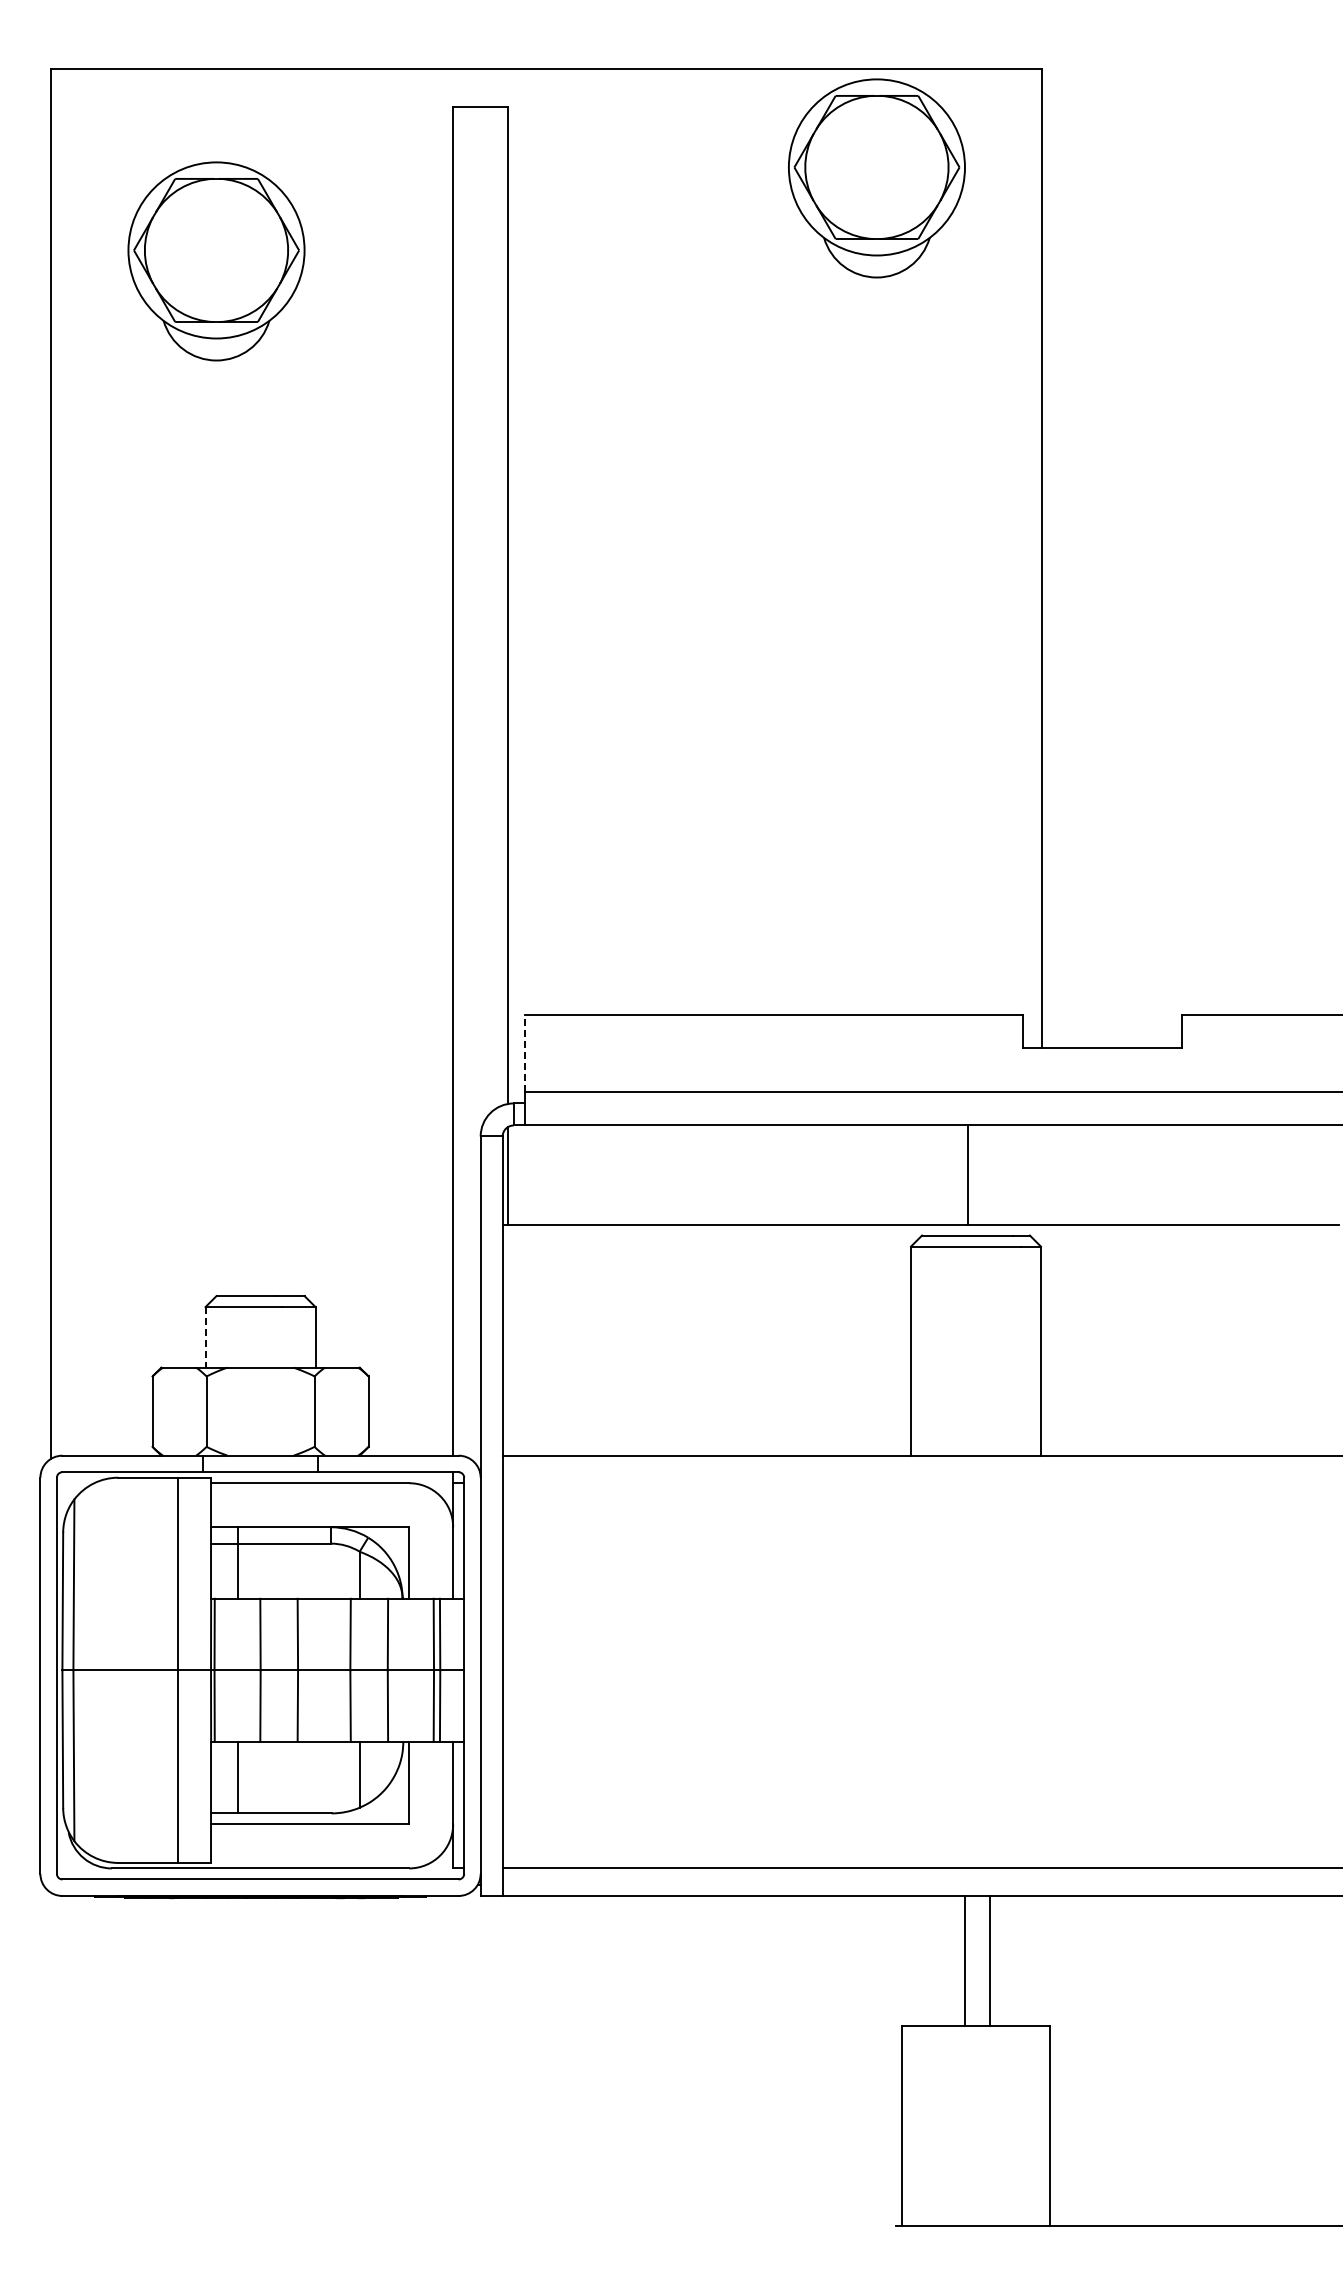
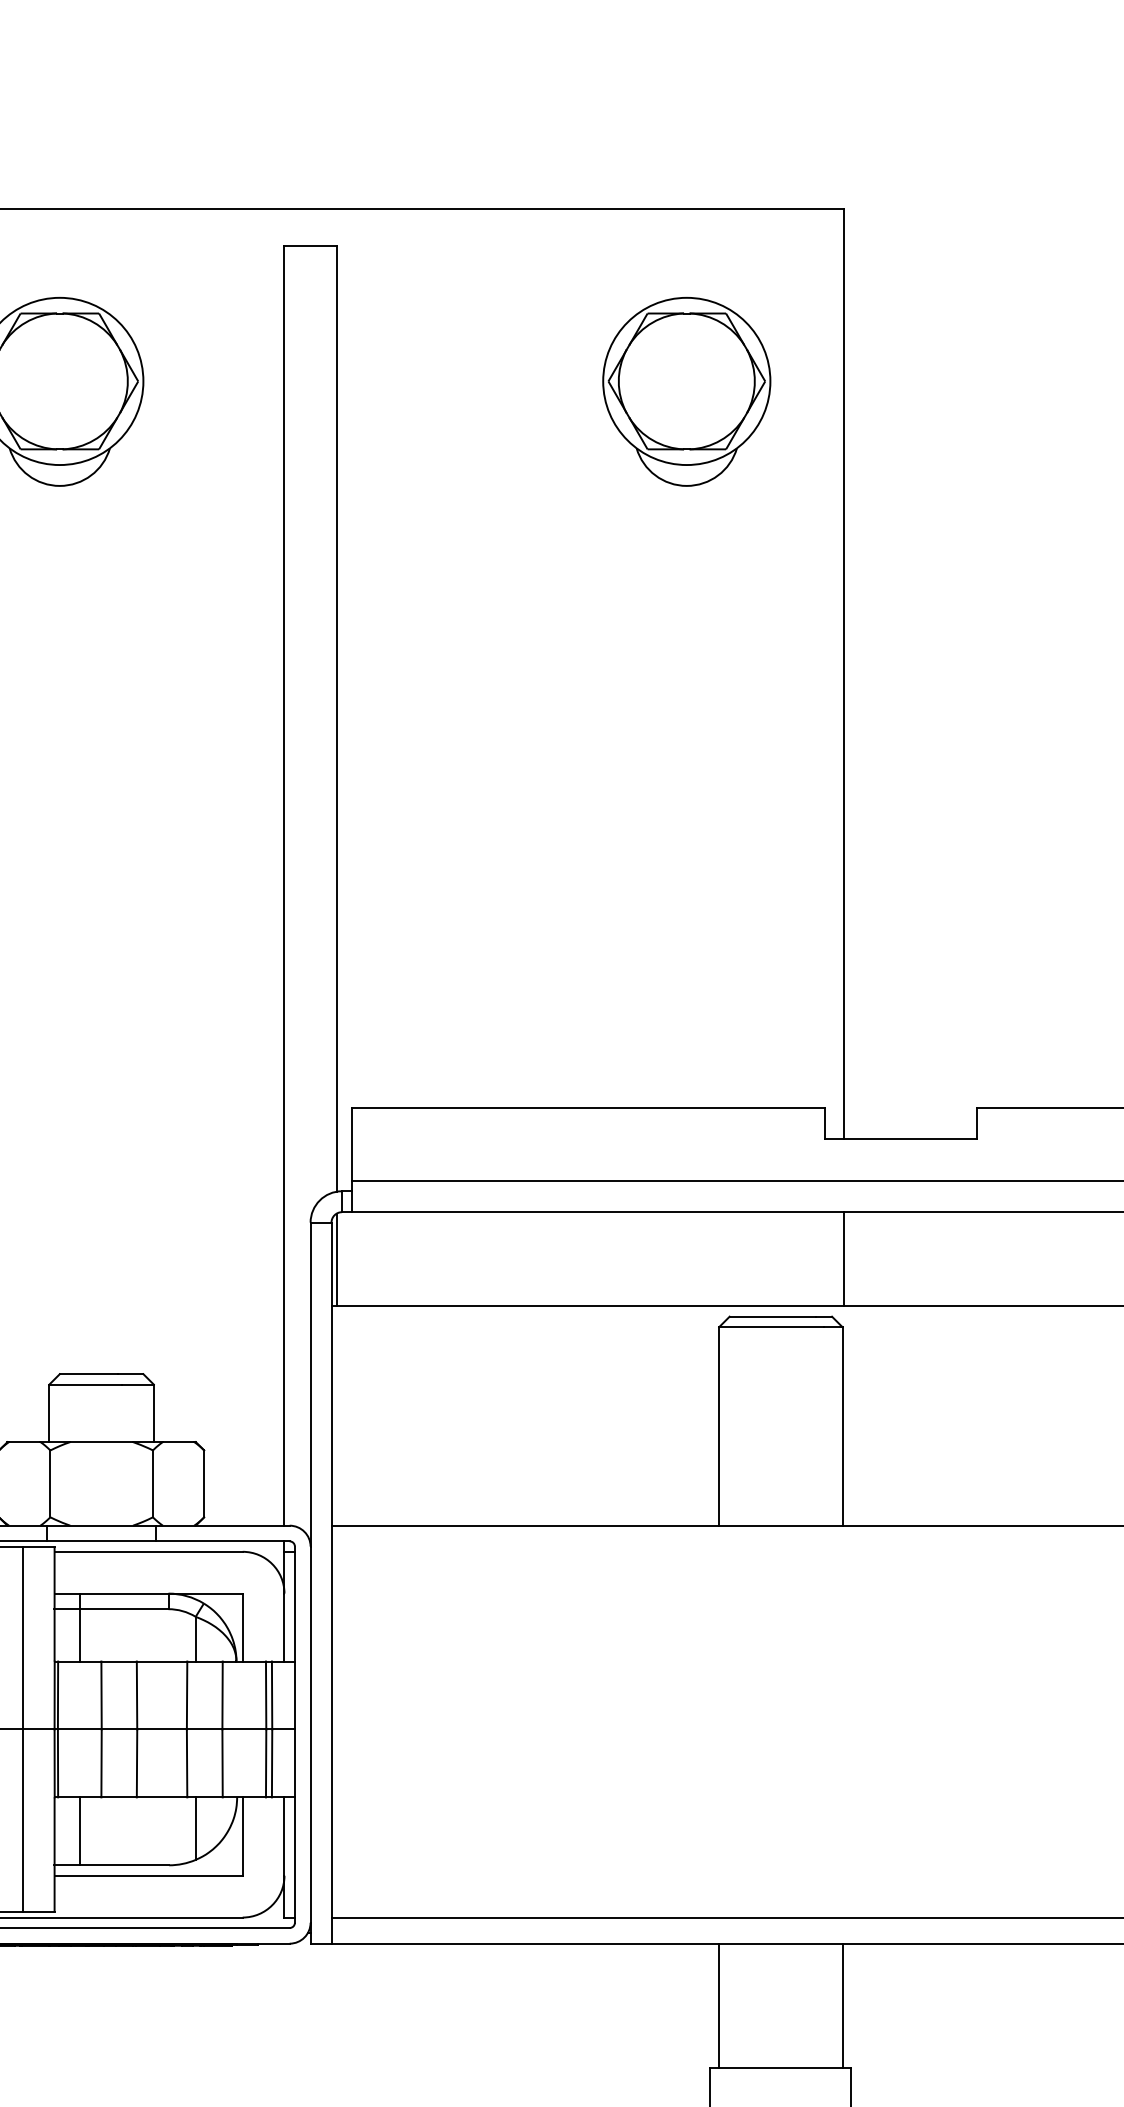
part: (876, 178) -> (686, 391), moved
line: (524, 1053) -> (352, 1143), dashed -> solid
line: (968, 1174) -> (844, 1258), moved
line: (205, 1337) -> (49, 1413), dashed -> solid
line: (965, 1960) -> (719, 2004), moved
line: (989, 1960) -> (842, 2004), moved

